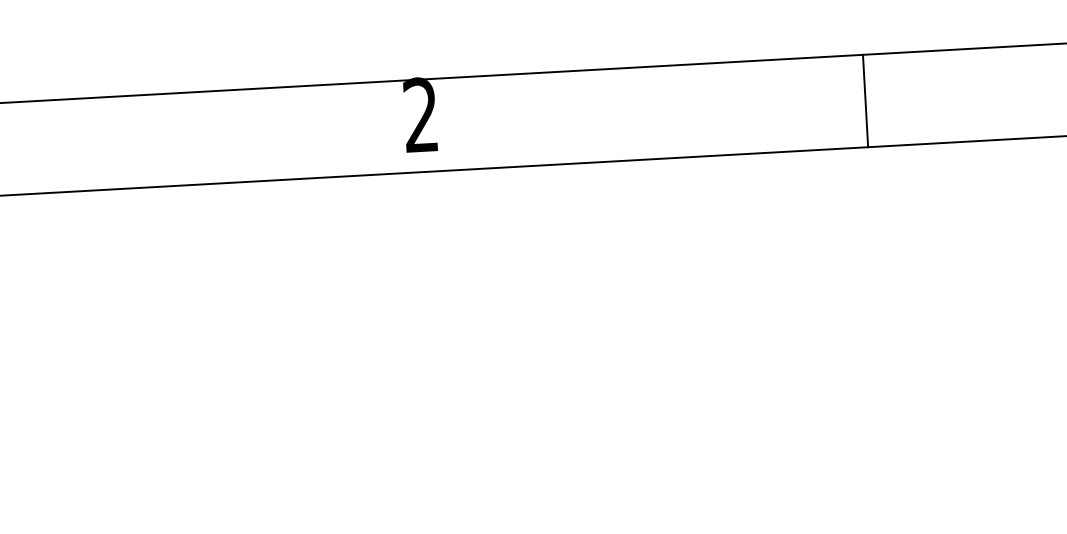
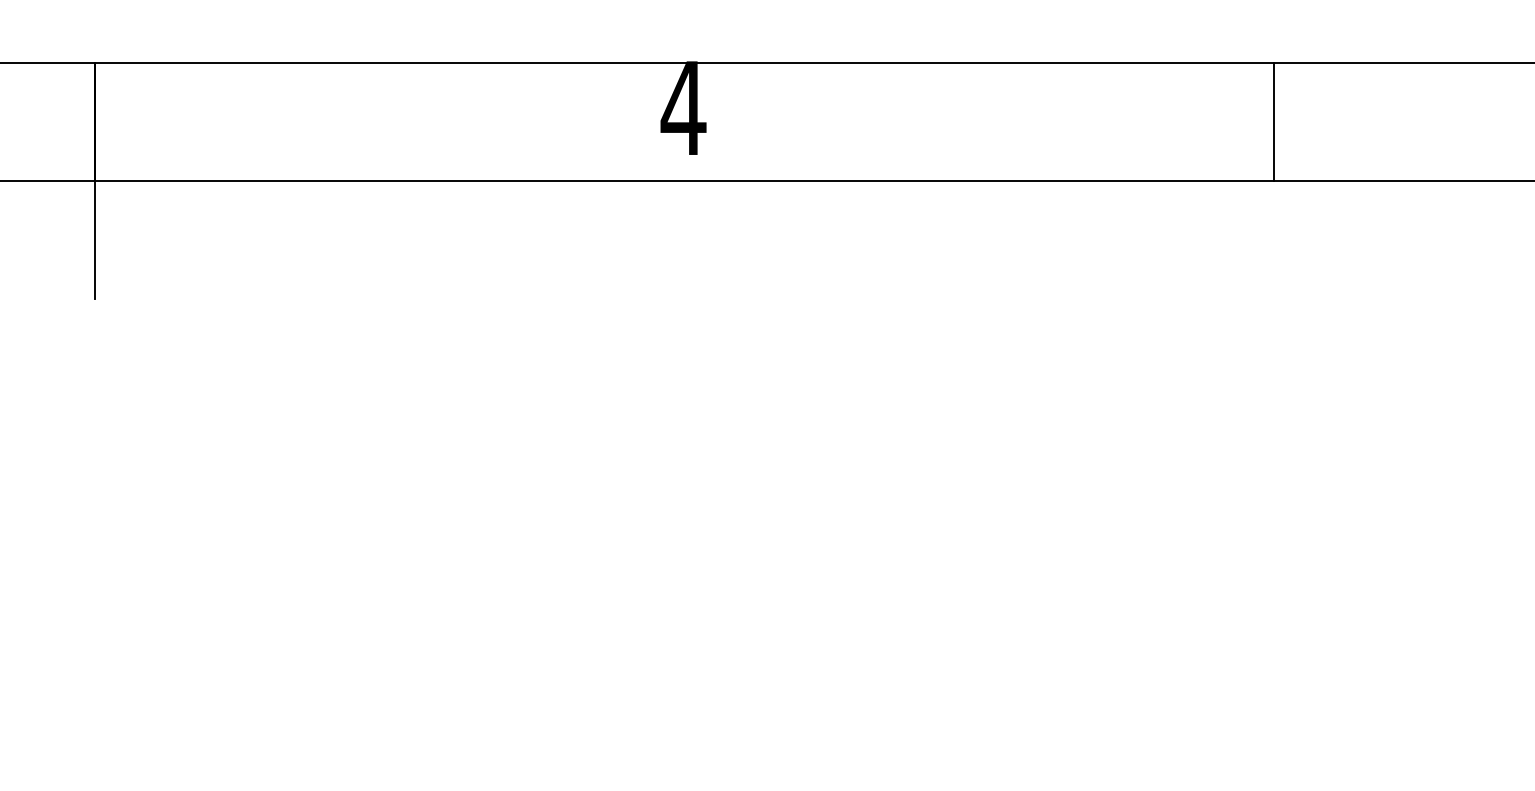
line: (865, 100) -> (1274, 121), moved
text: (420, 113) -> (683, 106), 2 -> 4

